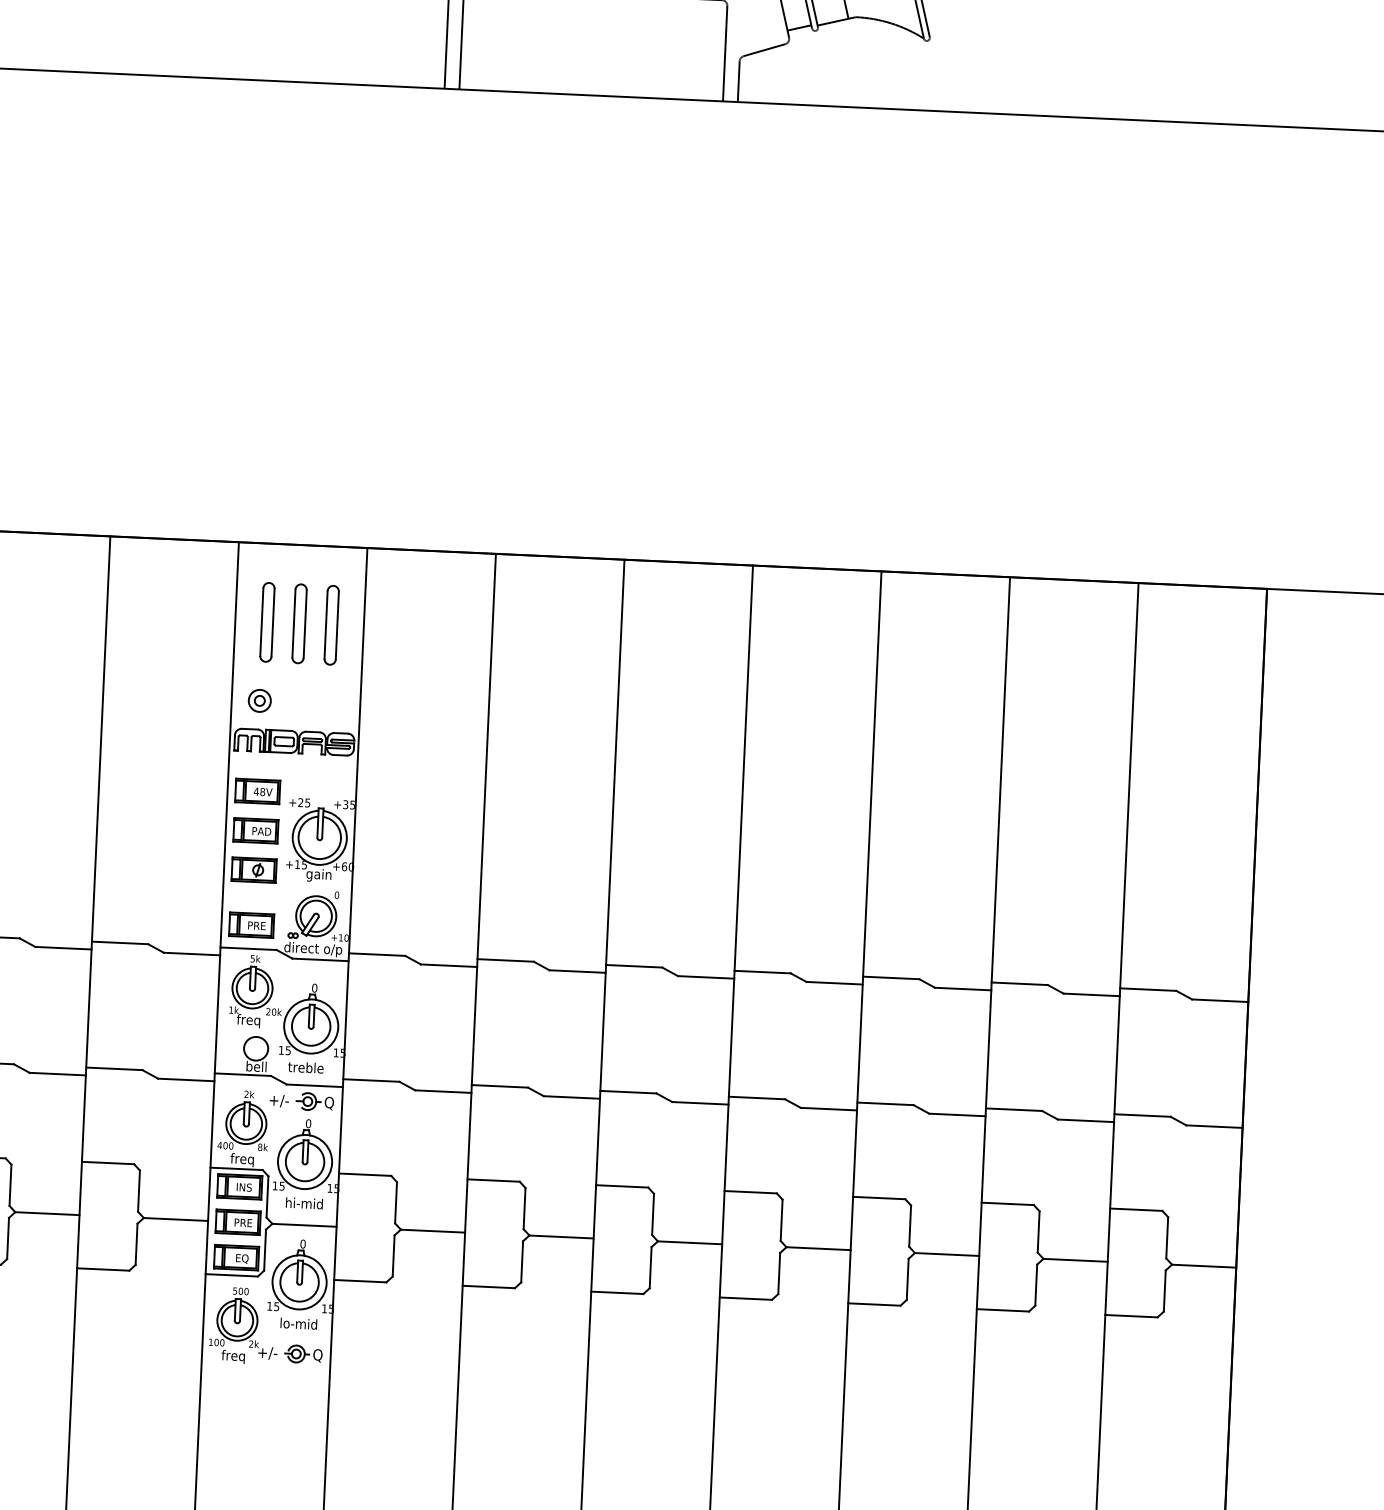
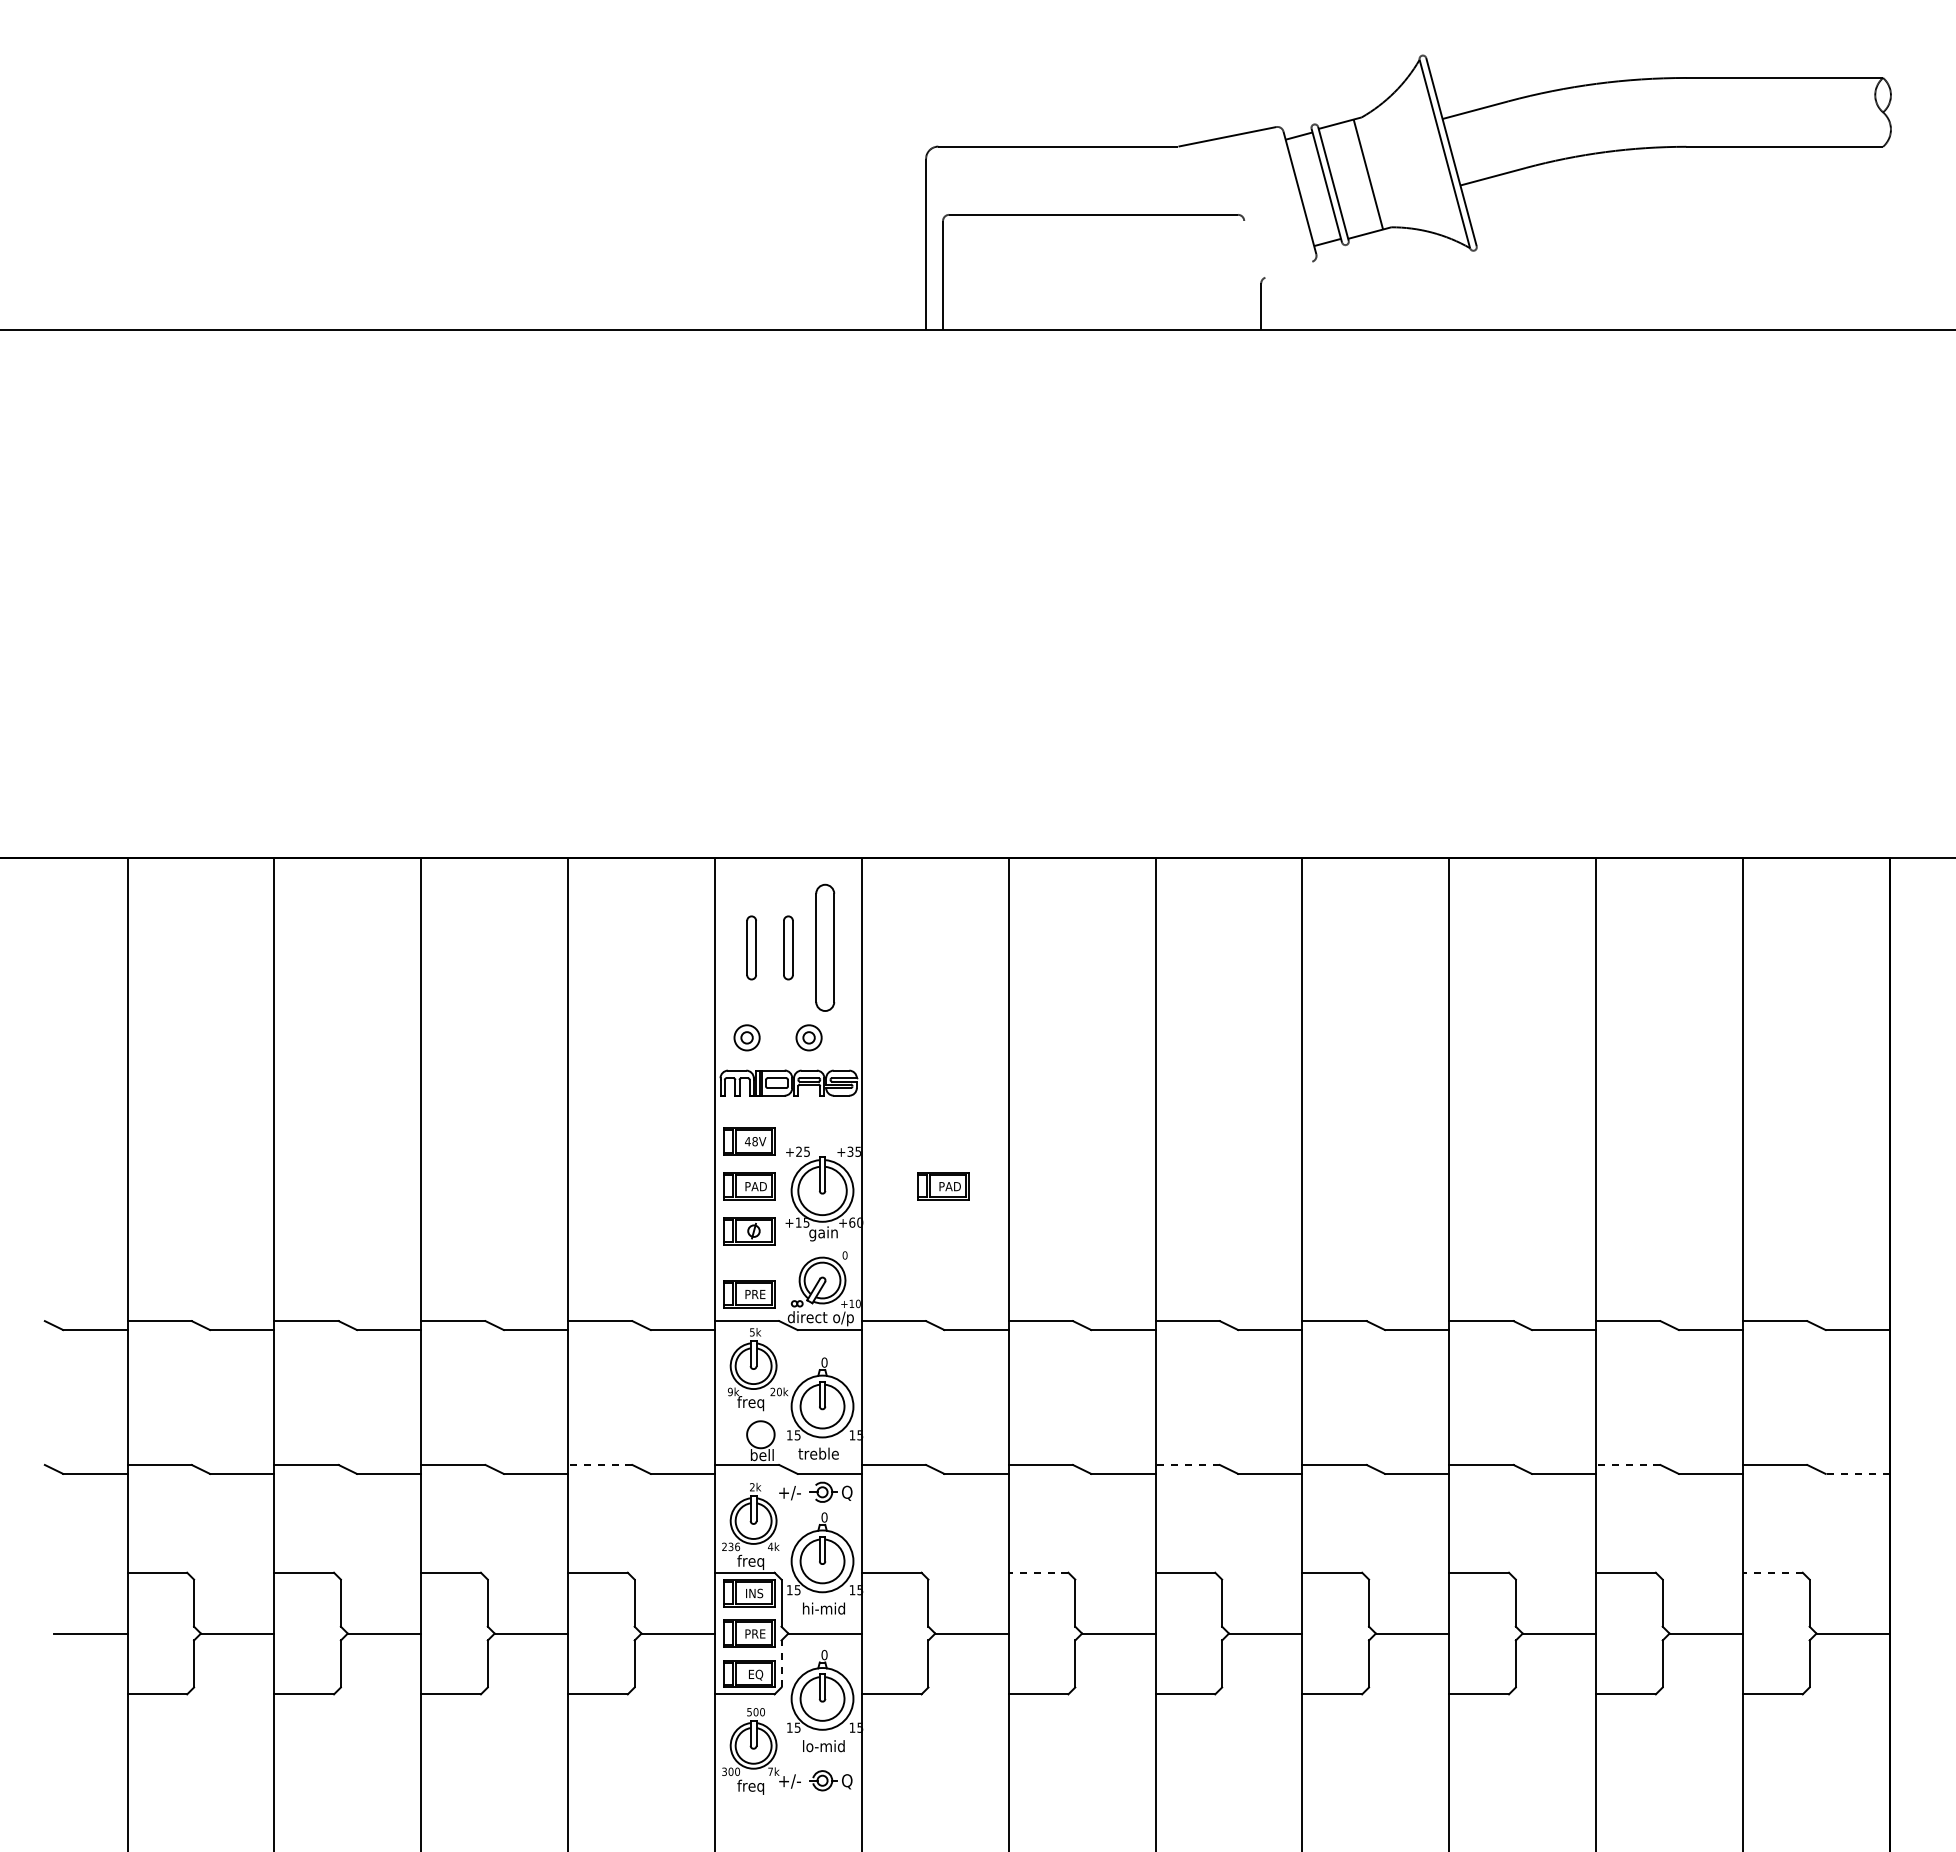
line: (764, 50) -> (1288, 269), removed
line: (725, 53) -> (1244, 275), removed
part: (267, 622) -> (751, 947), size x0.7
part: (299, 623) -> (788, 947), size x0.7
part: (331, 624) -> (824, 947), size x1.4
part: (313, 703) -> (808, 1037), added
part: (425, 838) -> (943, 1186), added
text: (230, 1009) -> (729, 1391), 1k -> 9k
line: (113, 1068) -> (599, 1464), solid -> dashed
line: (628, 1091) -> (1187, 1464), solid -> dashed
line: (1013, 1109) -> (1627, 1464), solid -> dashed
line: (1214, 1126) -> (1857, 1473), solid -> dashed
text: (225, 1145) -> (730, 1546), 400 -> 236
text: (260, 1146) -> (770, 1546), 8k -> 4k
line: (493, 1180) -> (1038, 1572), solid -> dashed
line: (1135, 1209) -> (1772, 1572), solid -> dashed
line: (265, 1249) -> (781, 1663), solid -> dashed
text: (210, 1342) -> (724, 1771), 100 -> 300
text: (251, 1343) -> (770, 1771), 2k -> 7k

